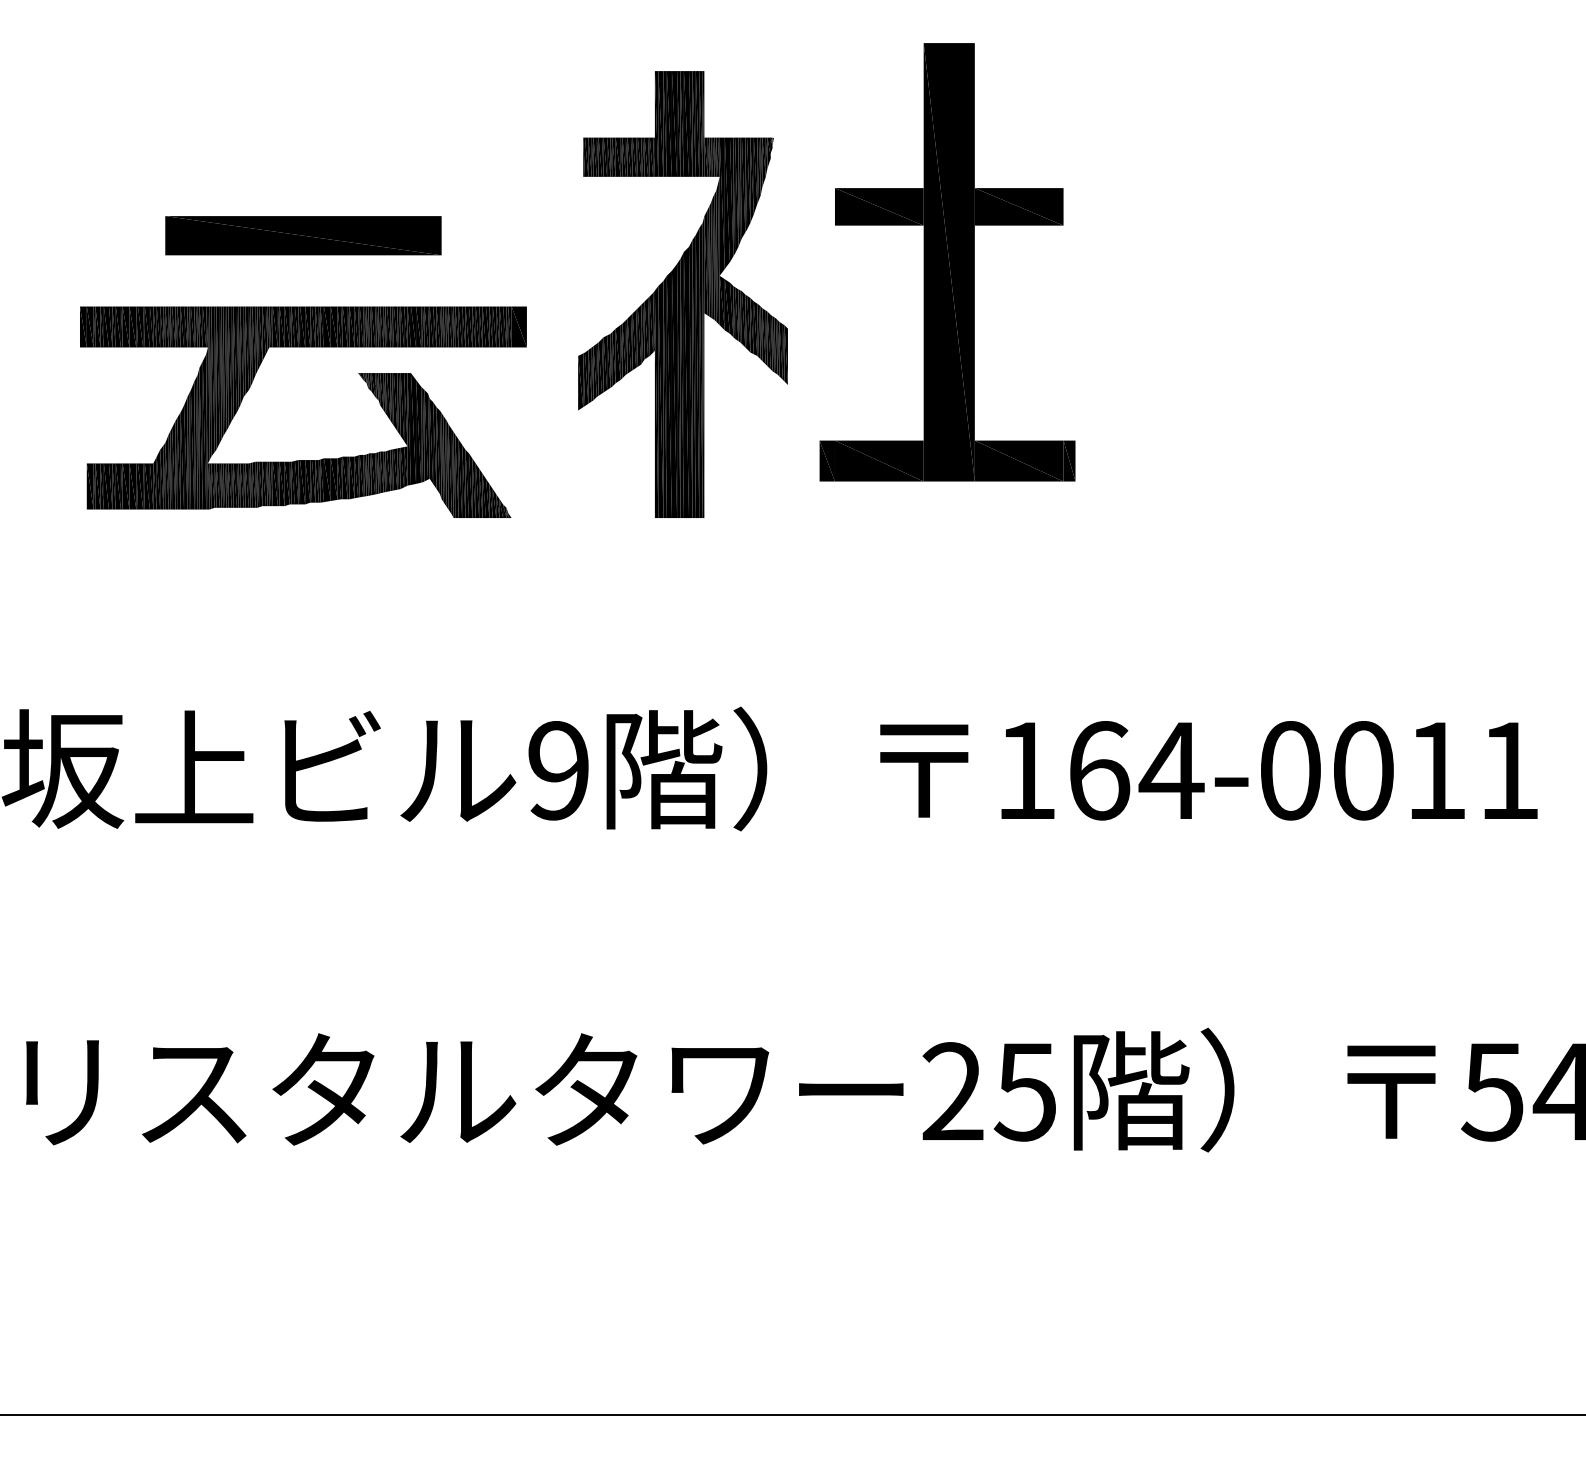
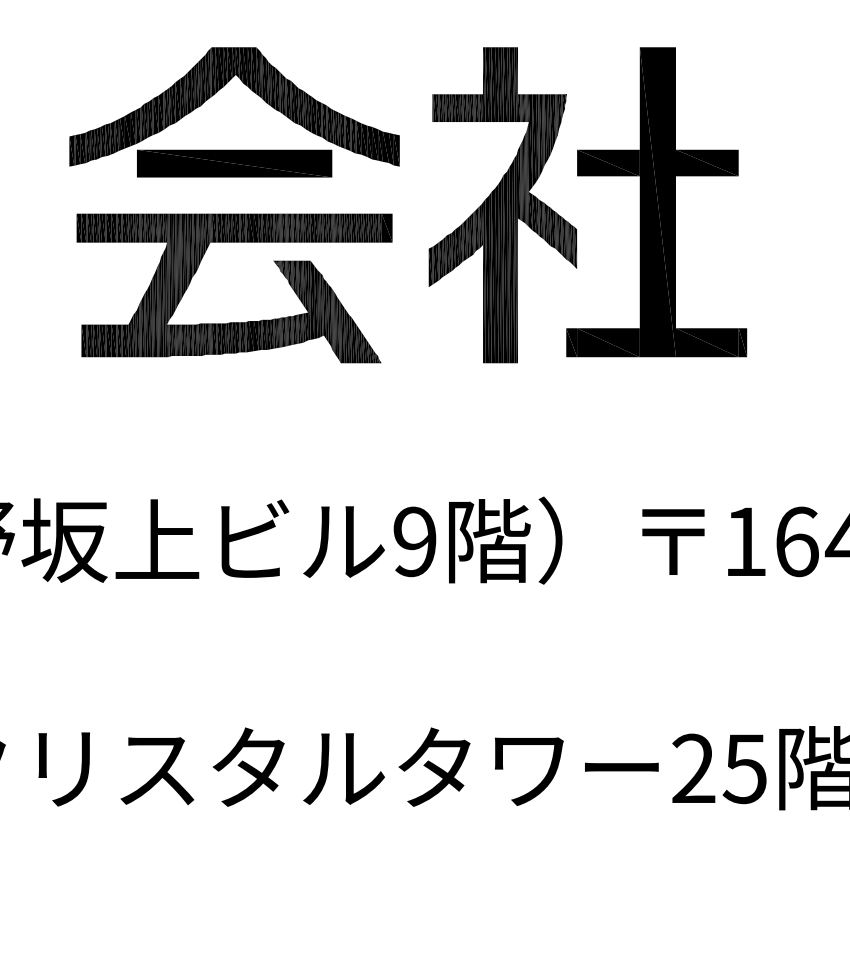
part: (284, 130) -> (221, 89), added
part: (947, 262) -> (656, 202), moved

